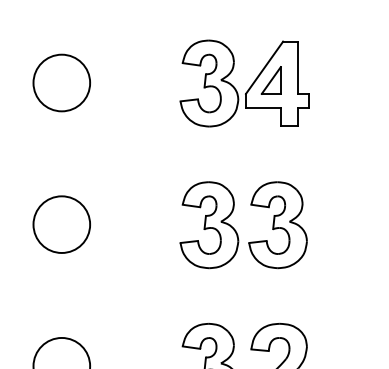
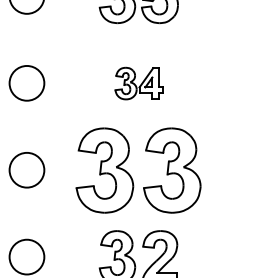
part: (243, 83) -> (138, 83), size x0.6
part: (243, 225) -> (138, 170), size x1.6

